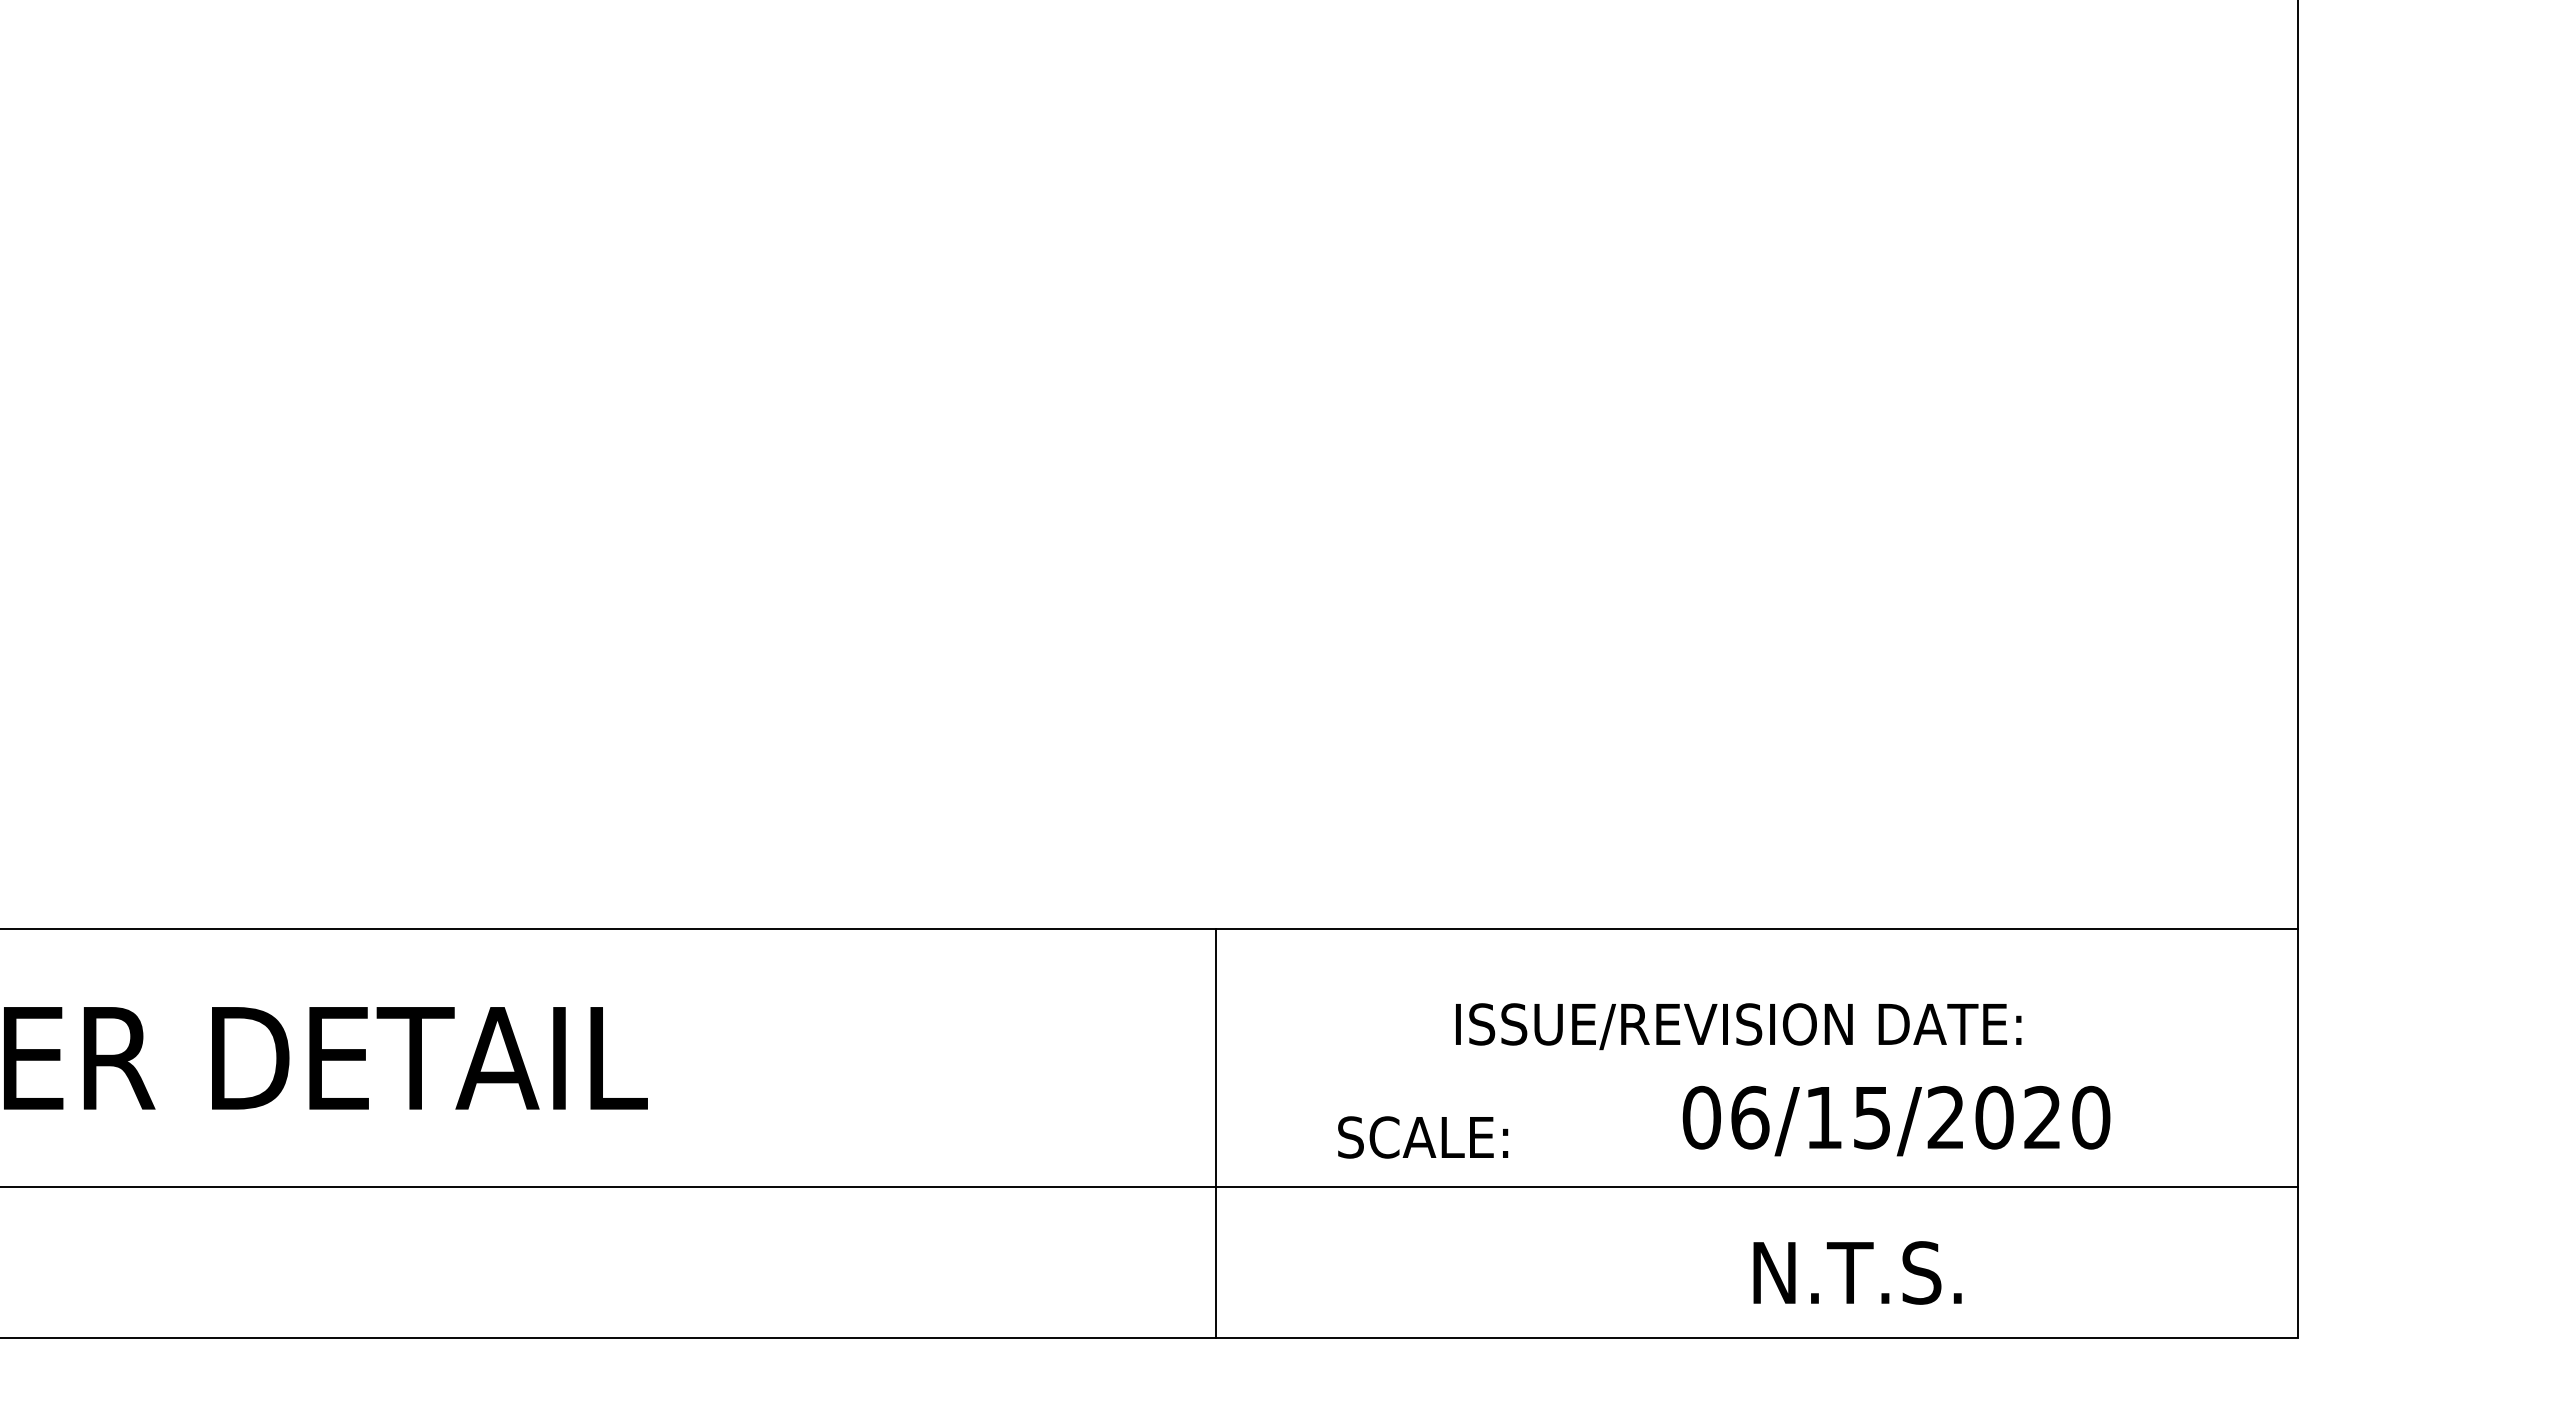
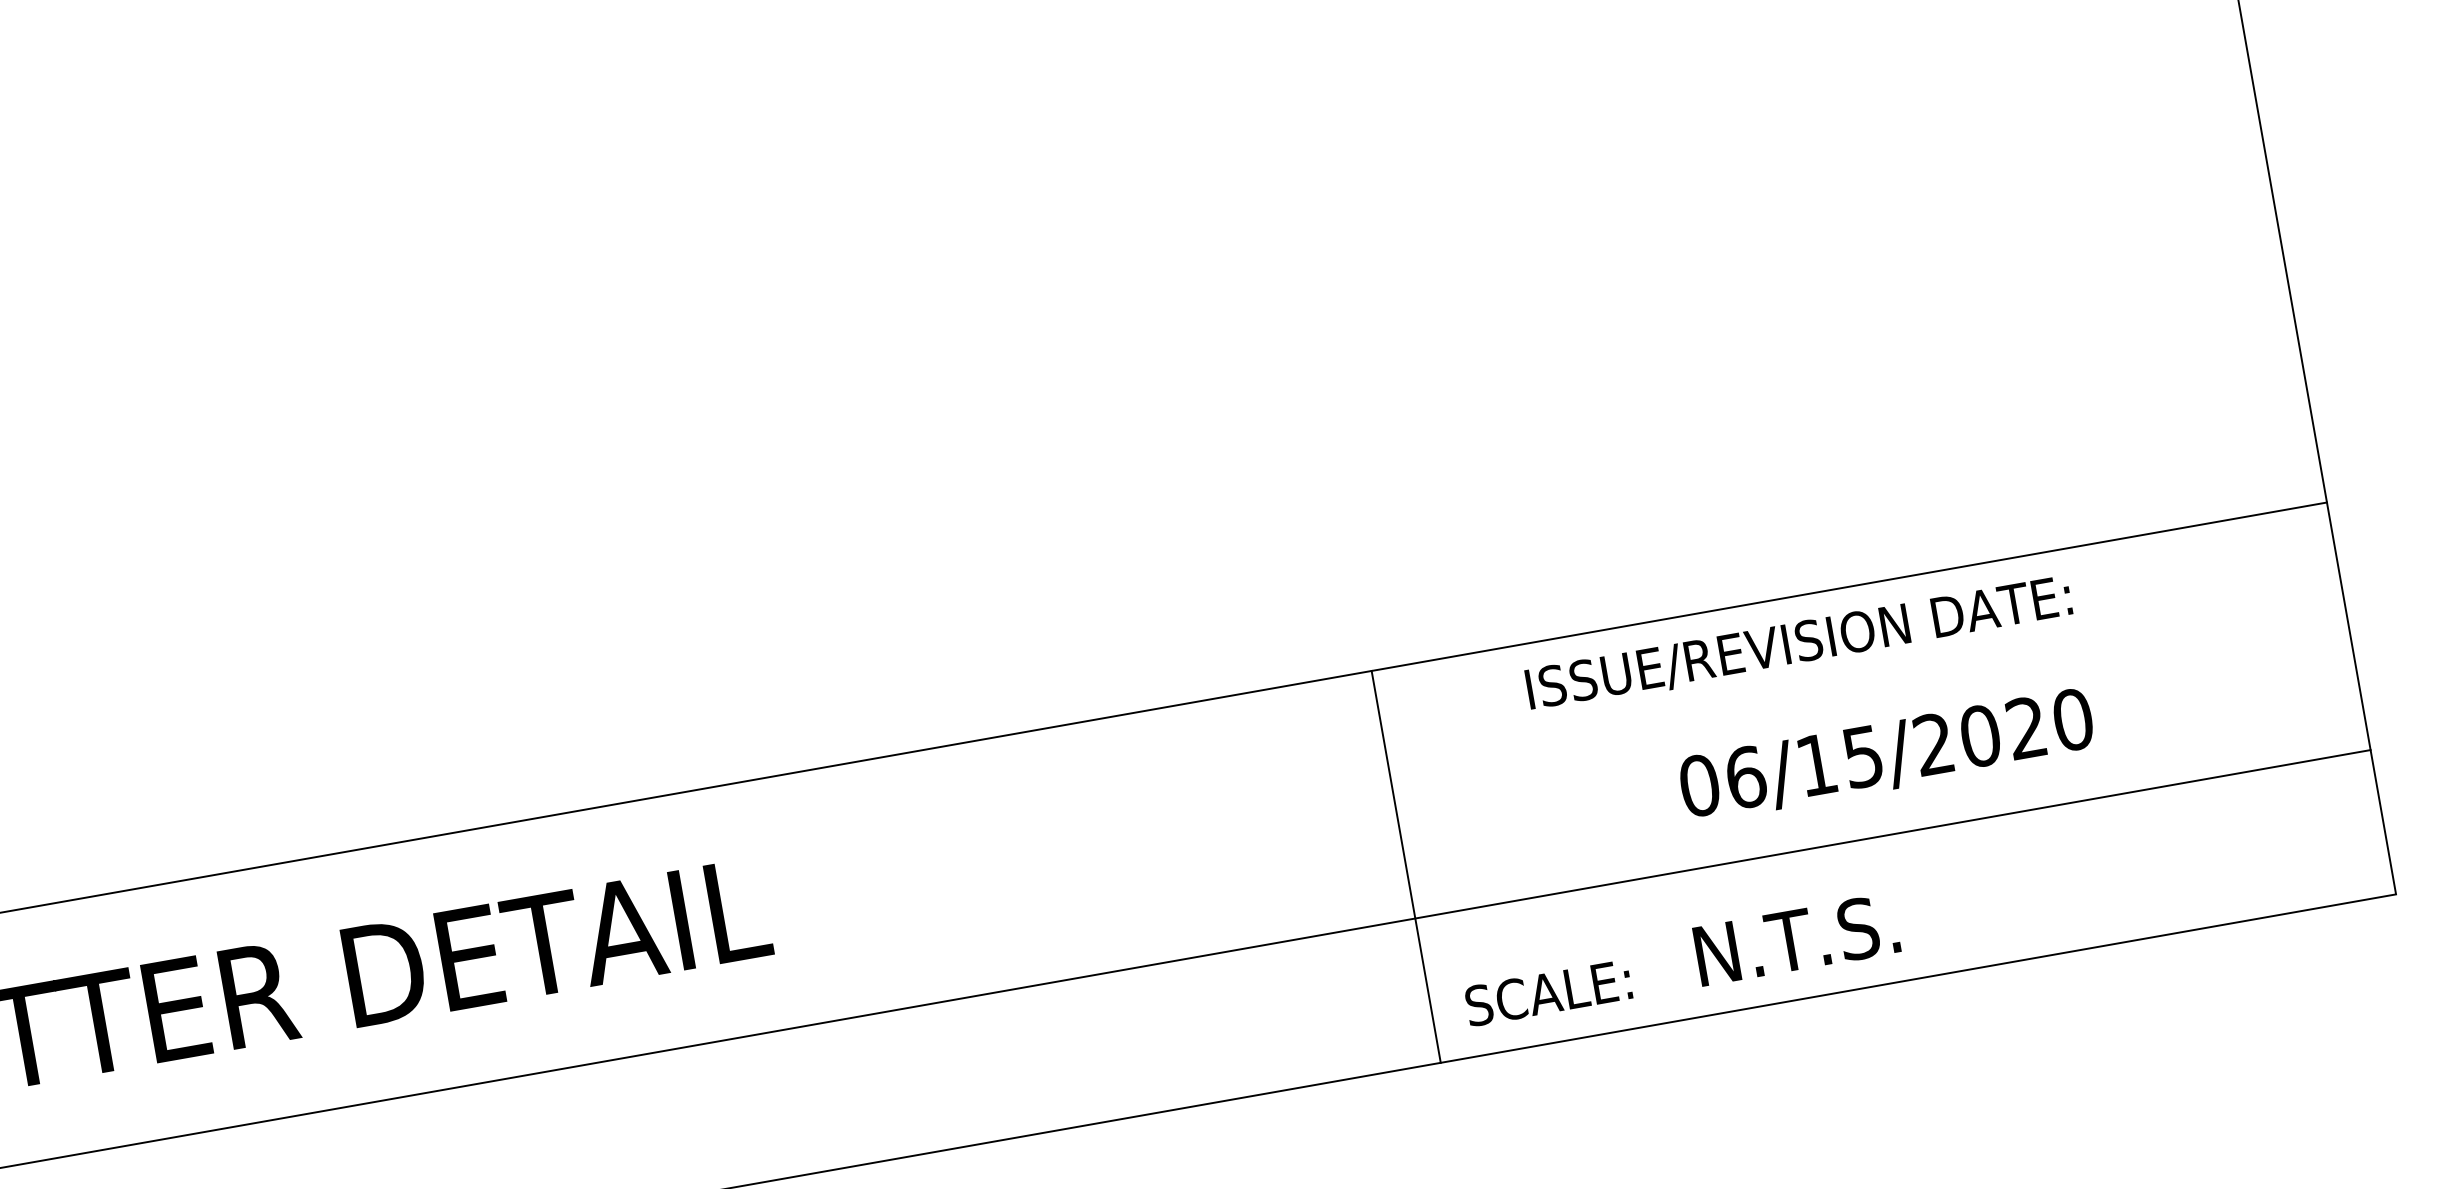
text: (1738, 1026) -> (1799, 644), moved
text: (1896, 1120) -> (1886, 755), moved
line: (1215, 1133) -> (1406, 866), moved
text: (1423, 1137) -> (1548, 993), moved
text: (1857, 1272) -> (1796, 939), moved

